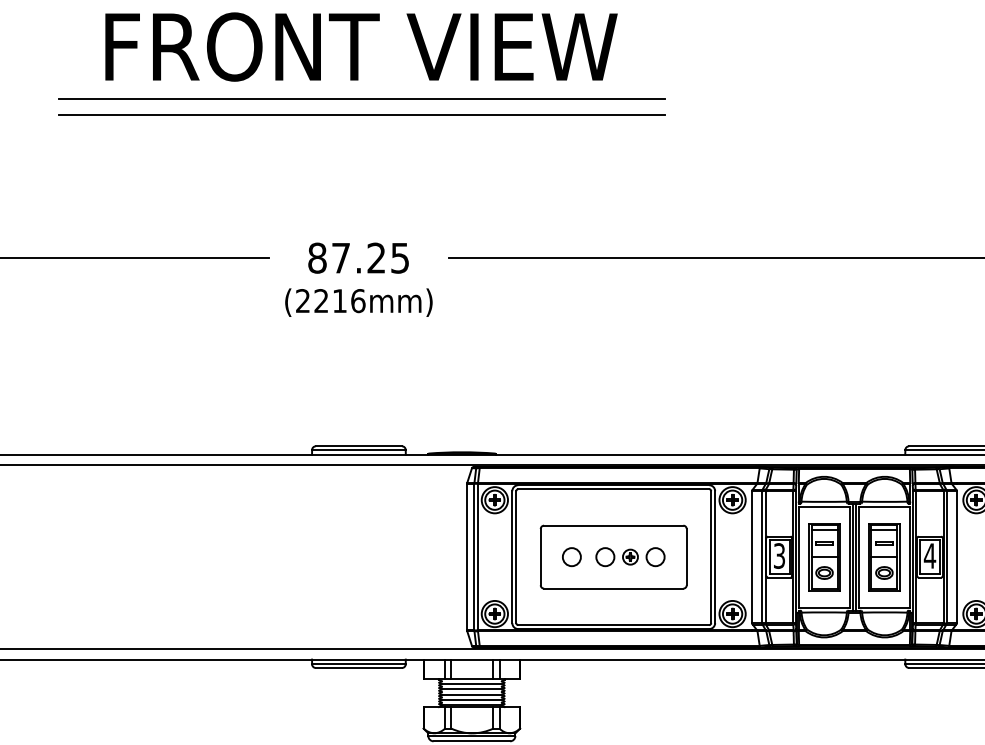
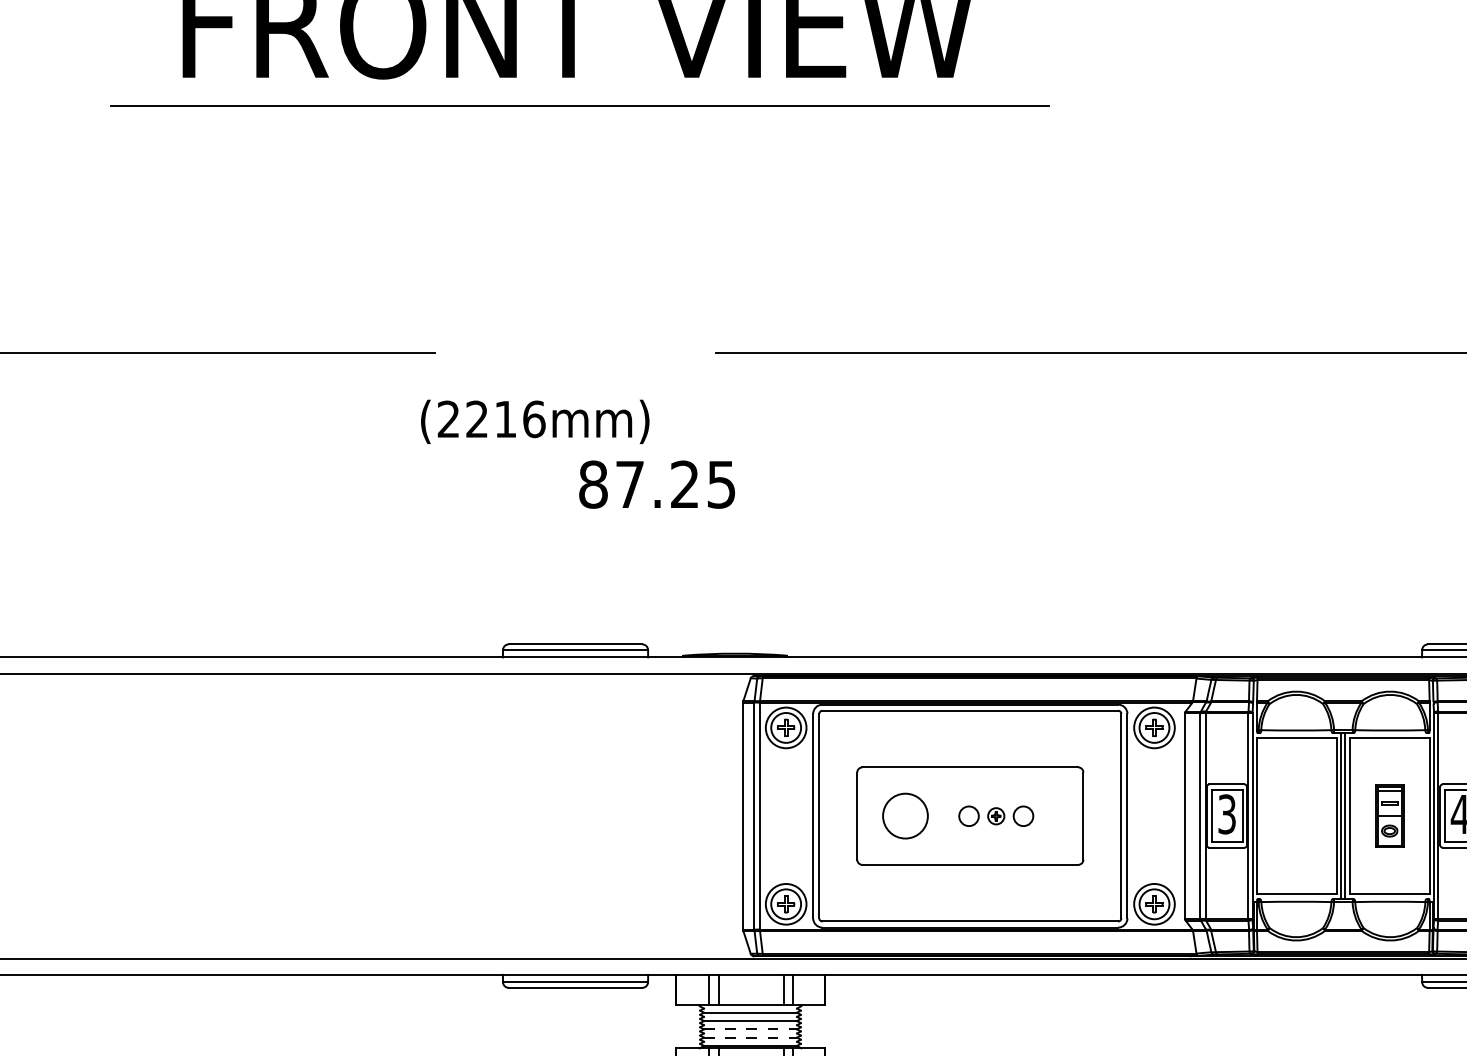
line: (361, 115) -> (579, 131), removed
text: (358, 257) -> (656, 483), moved
text: (358, 302) -> (534, 421), moved
circle: (571, 557) -> (904, 816), size x1.6
part: (630, 557) -> (996, 816), size x0.7
part: (824, 557) -> (1296, 816), removed
part: (884, 557) -> (1389, 816), size x0.6
line: (472, 694) -> (751, 1028), solid -> dashed
line: (472, 700) -> (751, 1038), solid -> dashed

